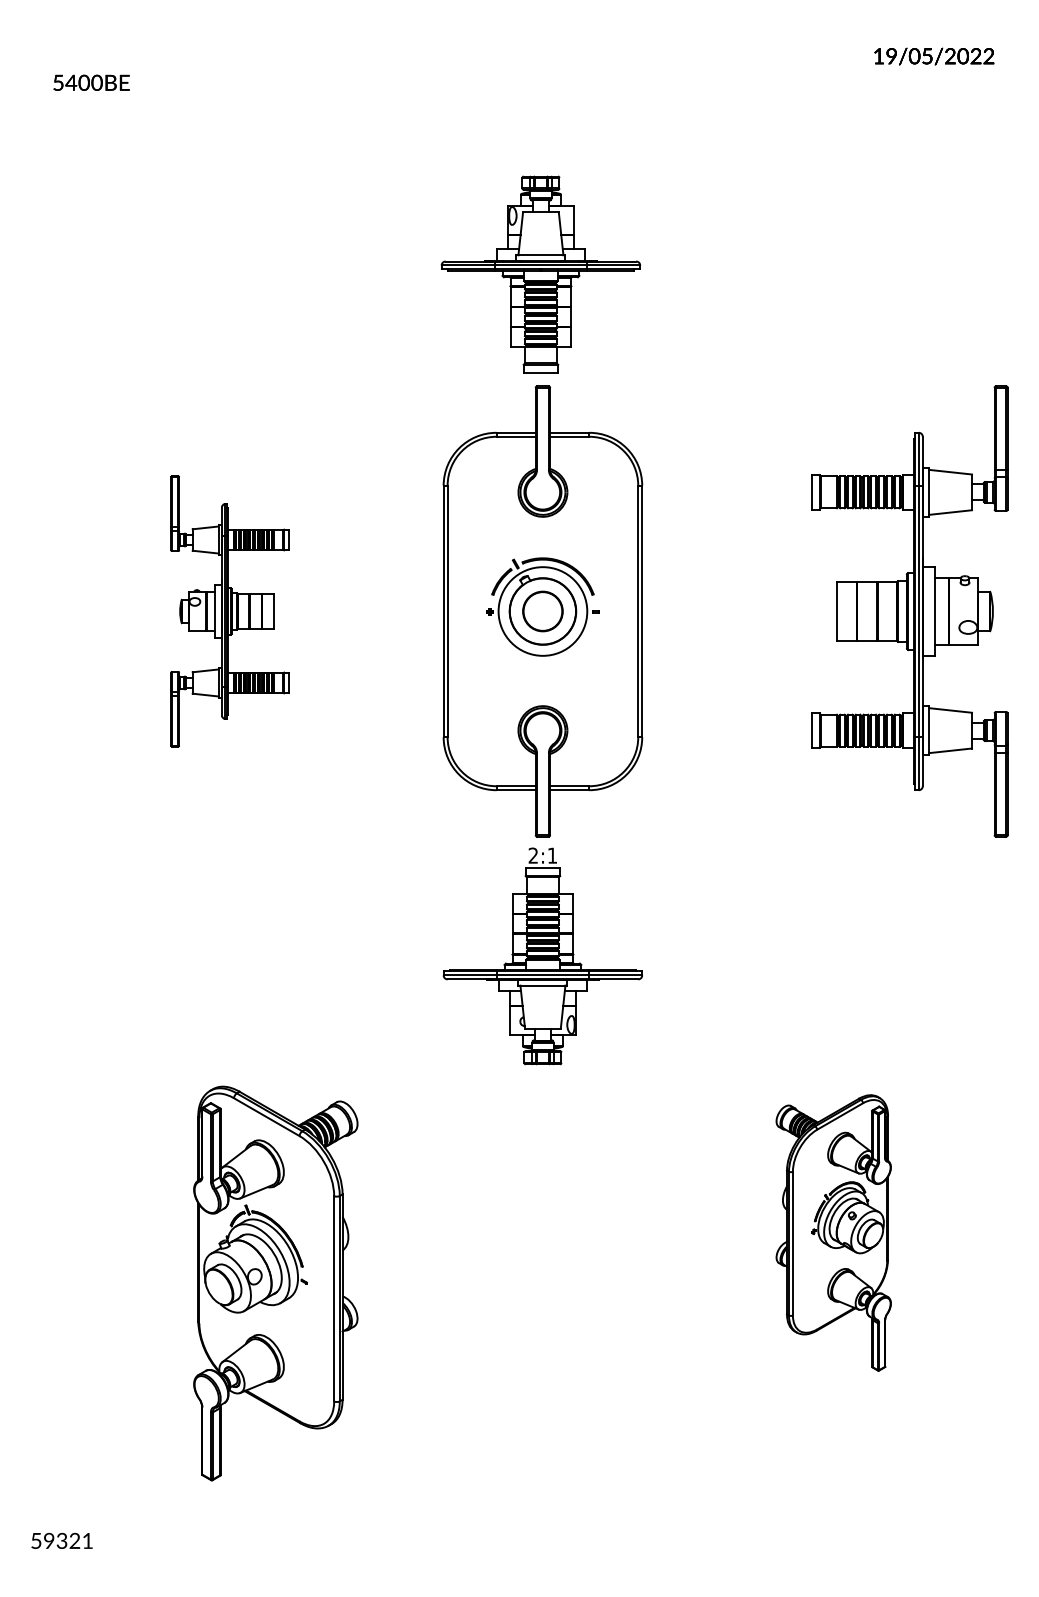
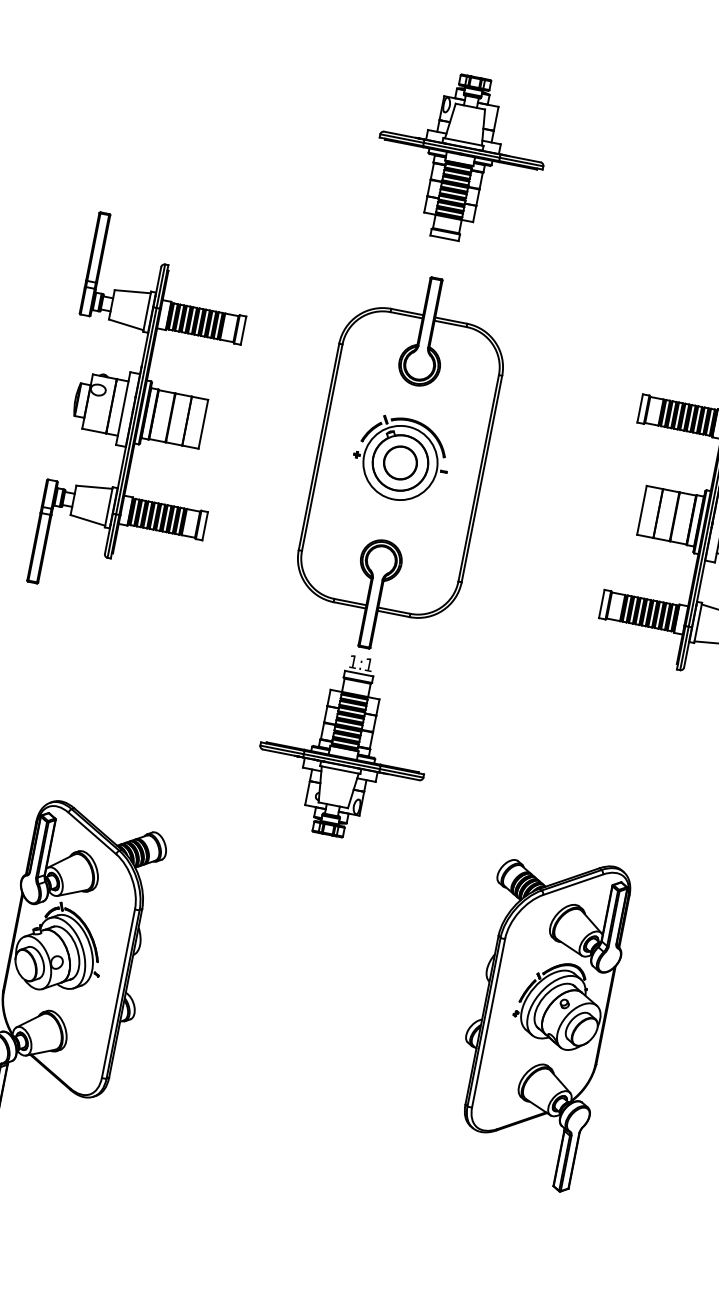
part: (540, 274) -> (460, 157), moved
part: (229, 611) -> (143, 412), size x1.67
text: (532, 855) -> (352, 661), 2:1 -> 1:1
part: (833, 1232) -> (538, 1019), size x1.43

